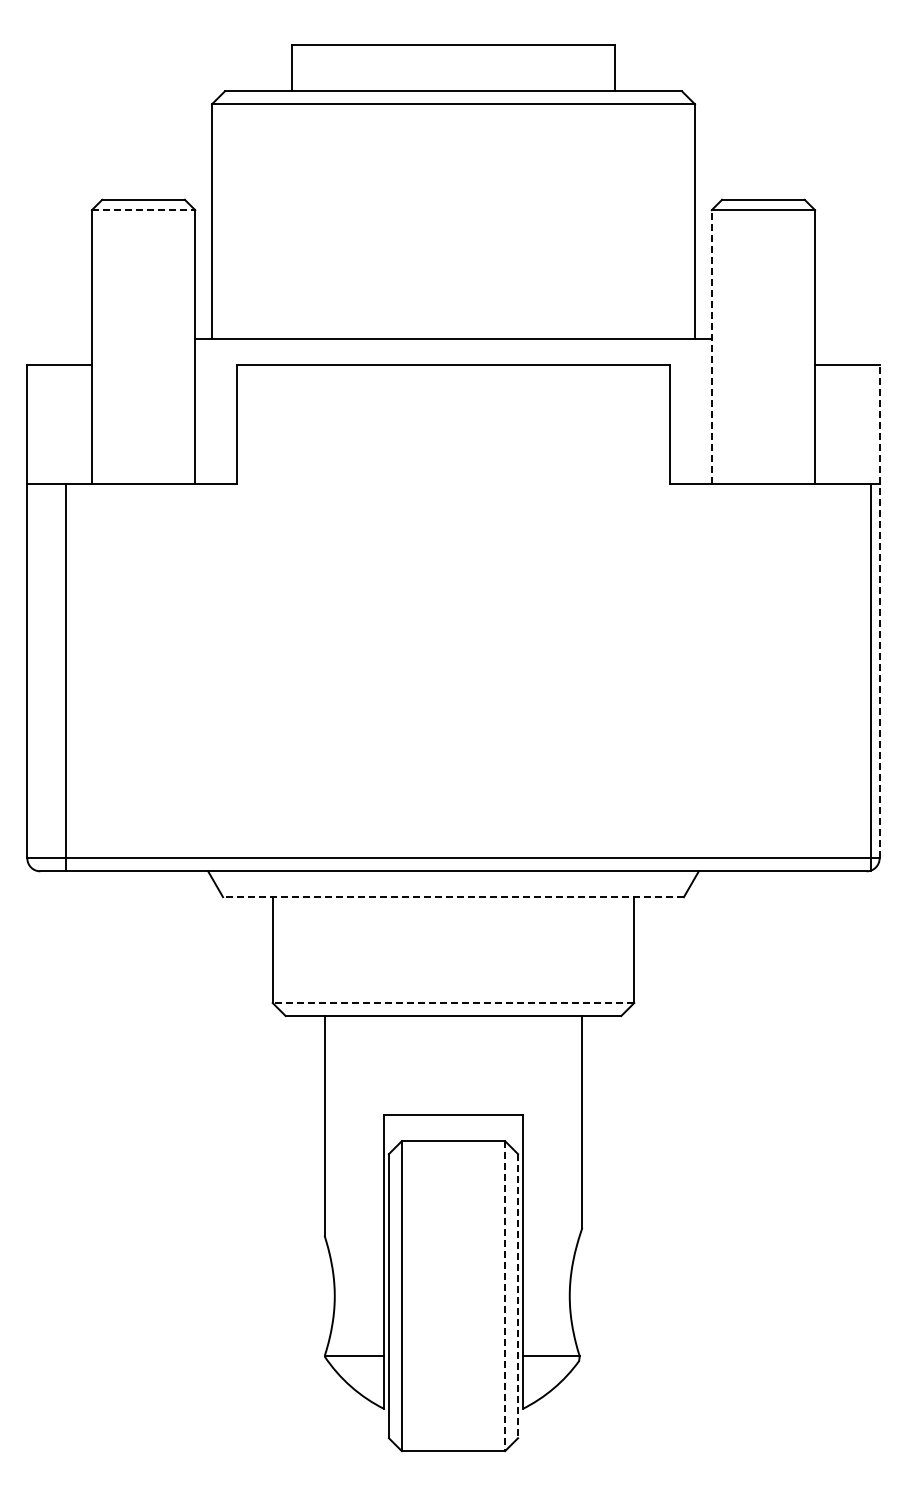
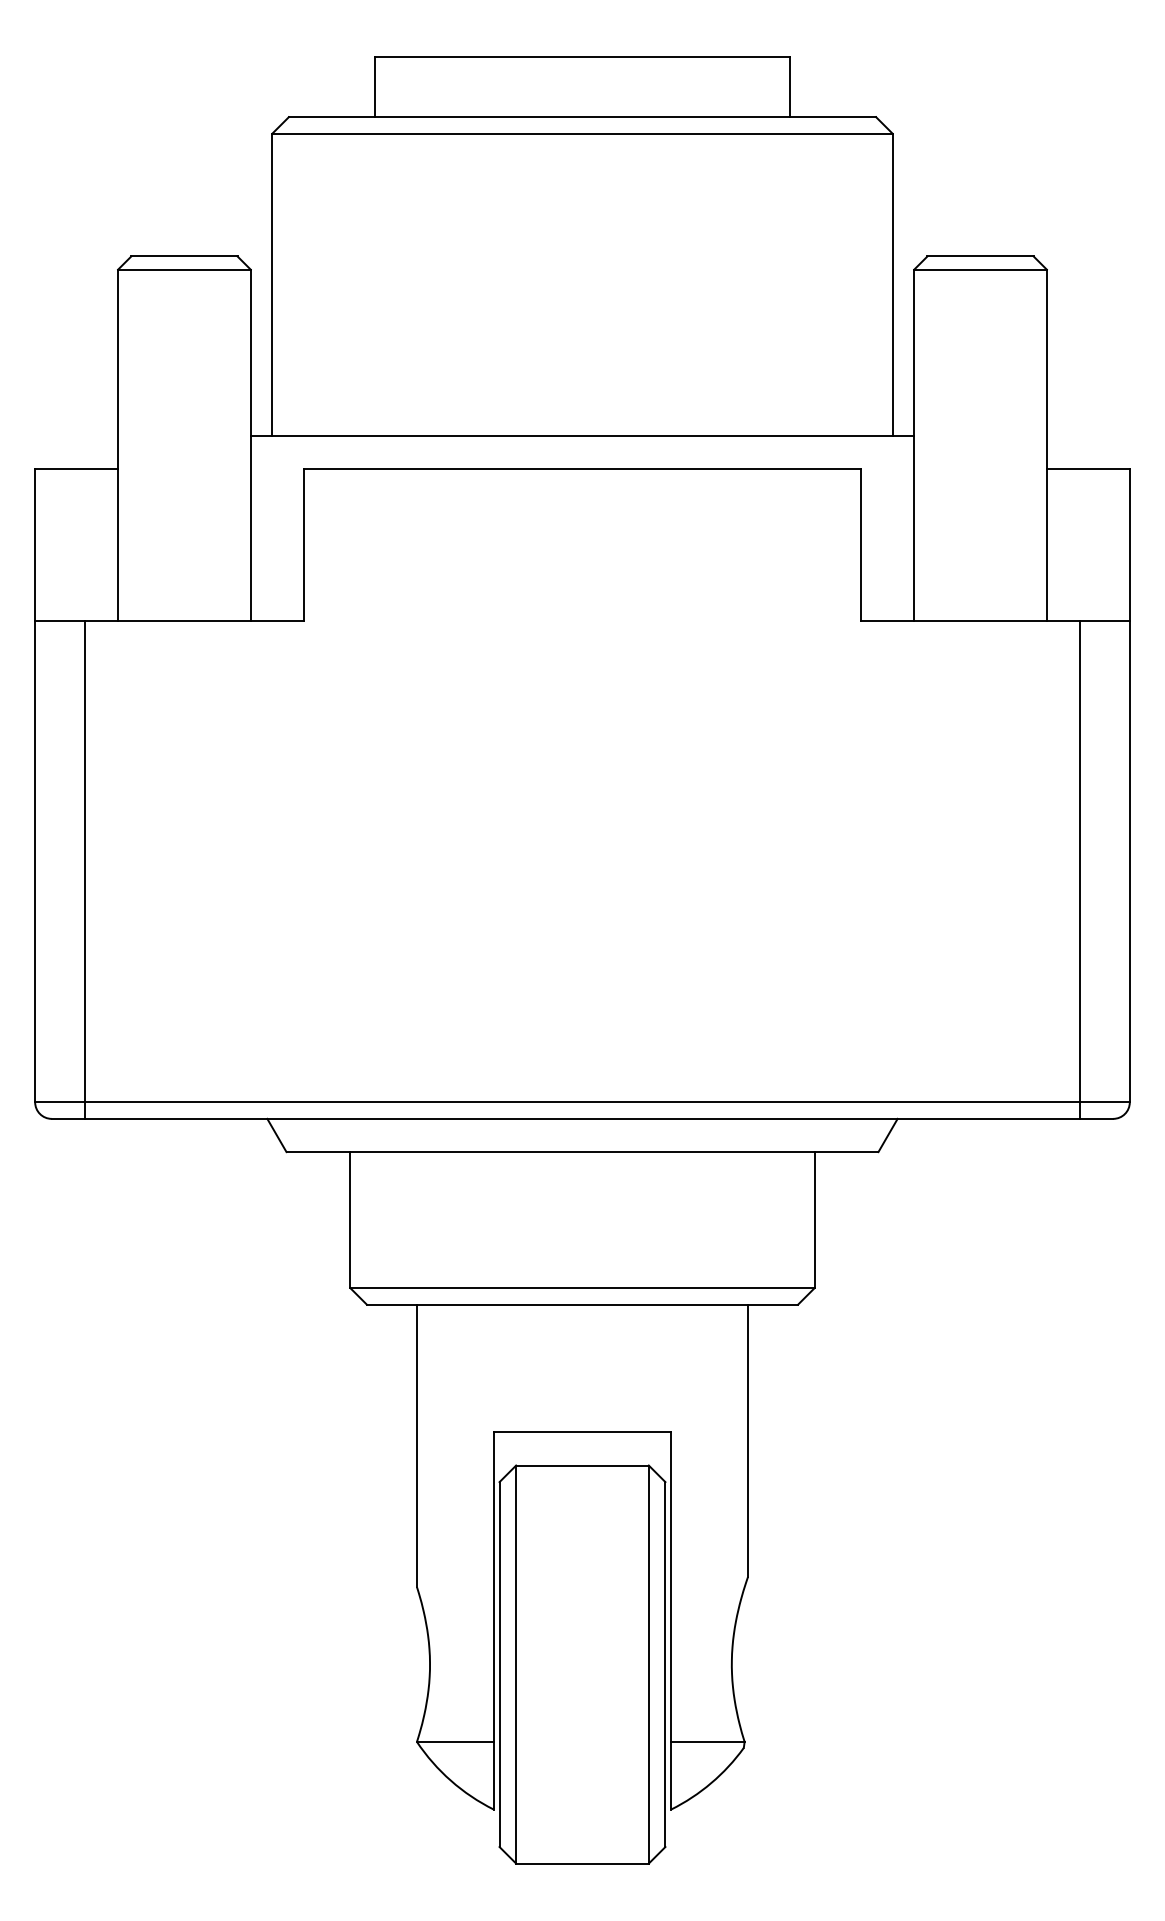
line: (143, 210) -> (184, 270), dashed -> solid
line: (711, 347) -> (913, 446), dashed -> solid
line: (879, 611) -> (1129, 785), dashed -> solid
line: (870, 677) -> (1079, 869), moved
line: (453, 897) -> (582, 1152), dashed -> solid
line: (453, 1003) -> (582, 1288), dashed -> solid
line: (505, 1296) -> (649, 1664), dashed -> solid
line: (518, 1296) -> (665, 1664), dashed -> solid

